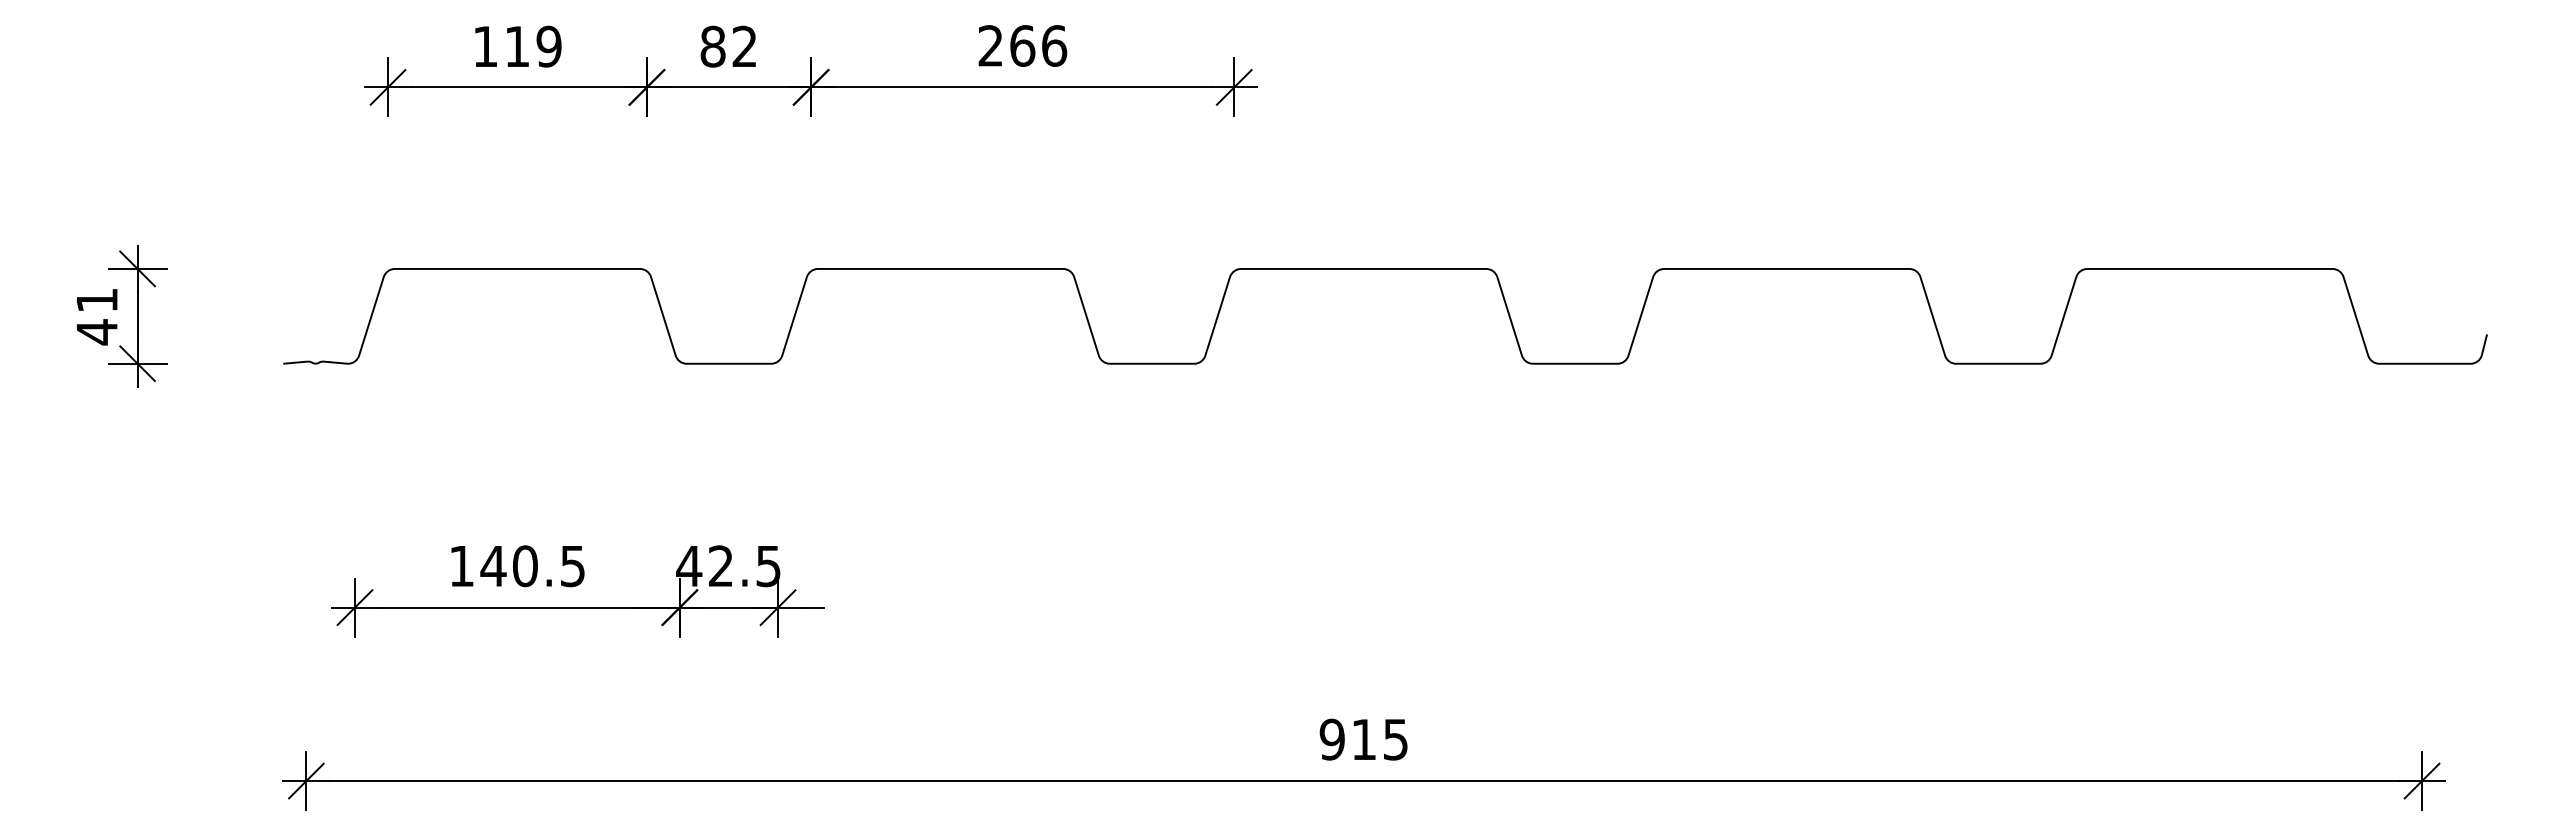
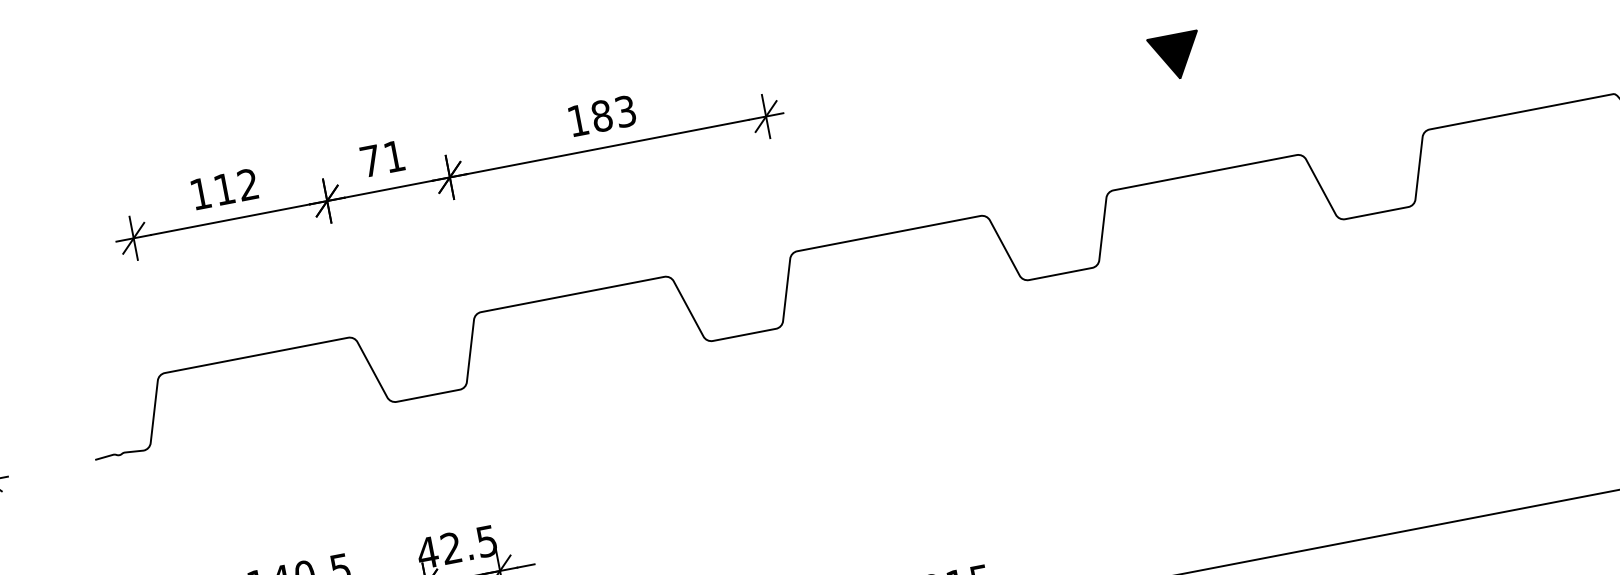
text: (1022, 45) -> (601, 115), 266 -> 183
text: (548, 46) -> (247, 184), 119 -> 112
text: (728, 46) -> (382, 158), 82 -> 71
part: (1778, 111) -> (1176, 56), added

